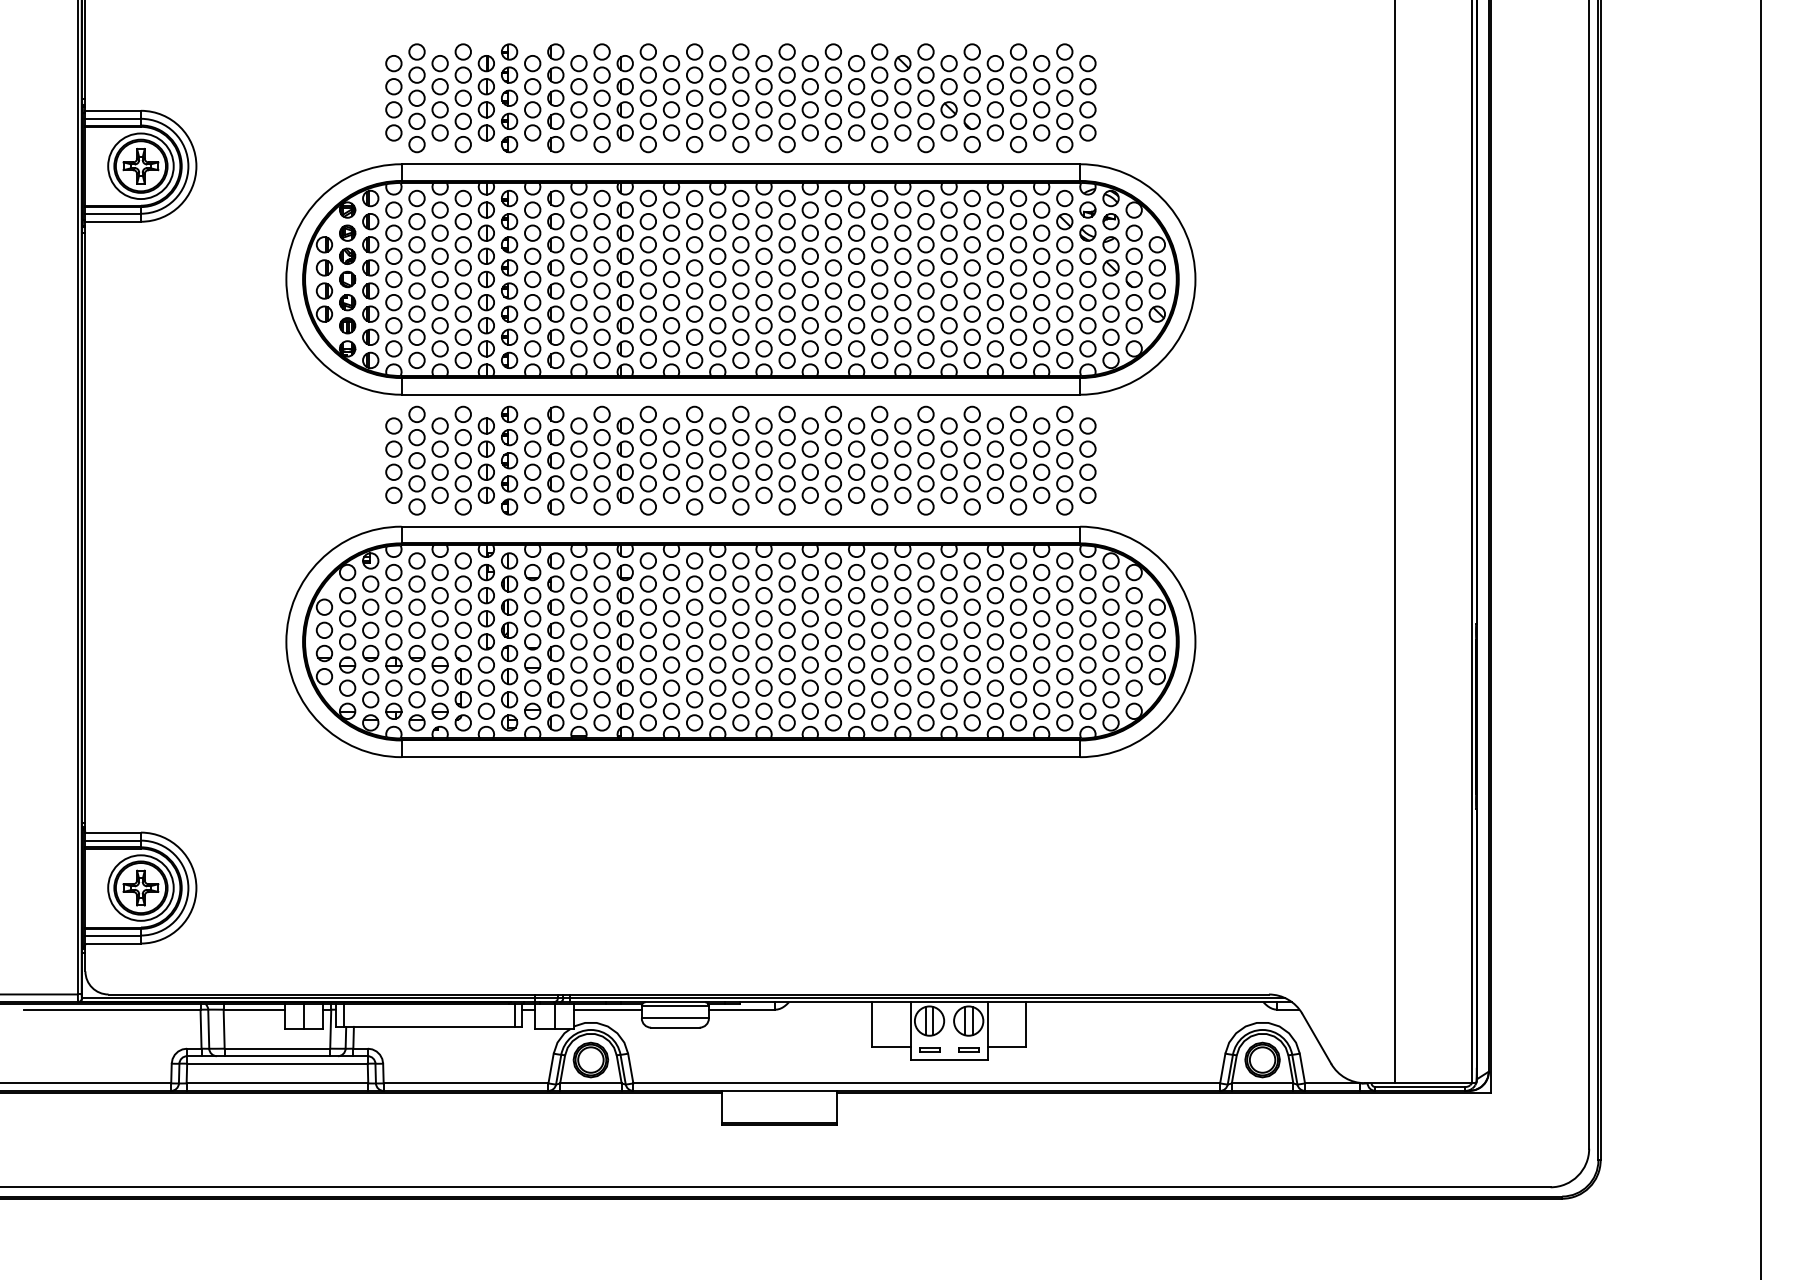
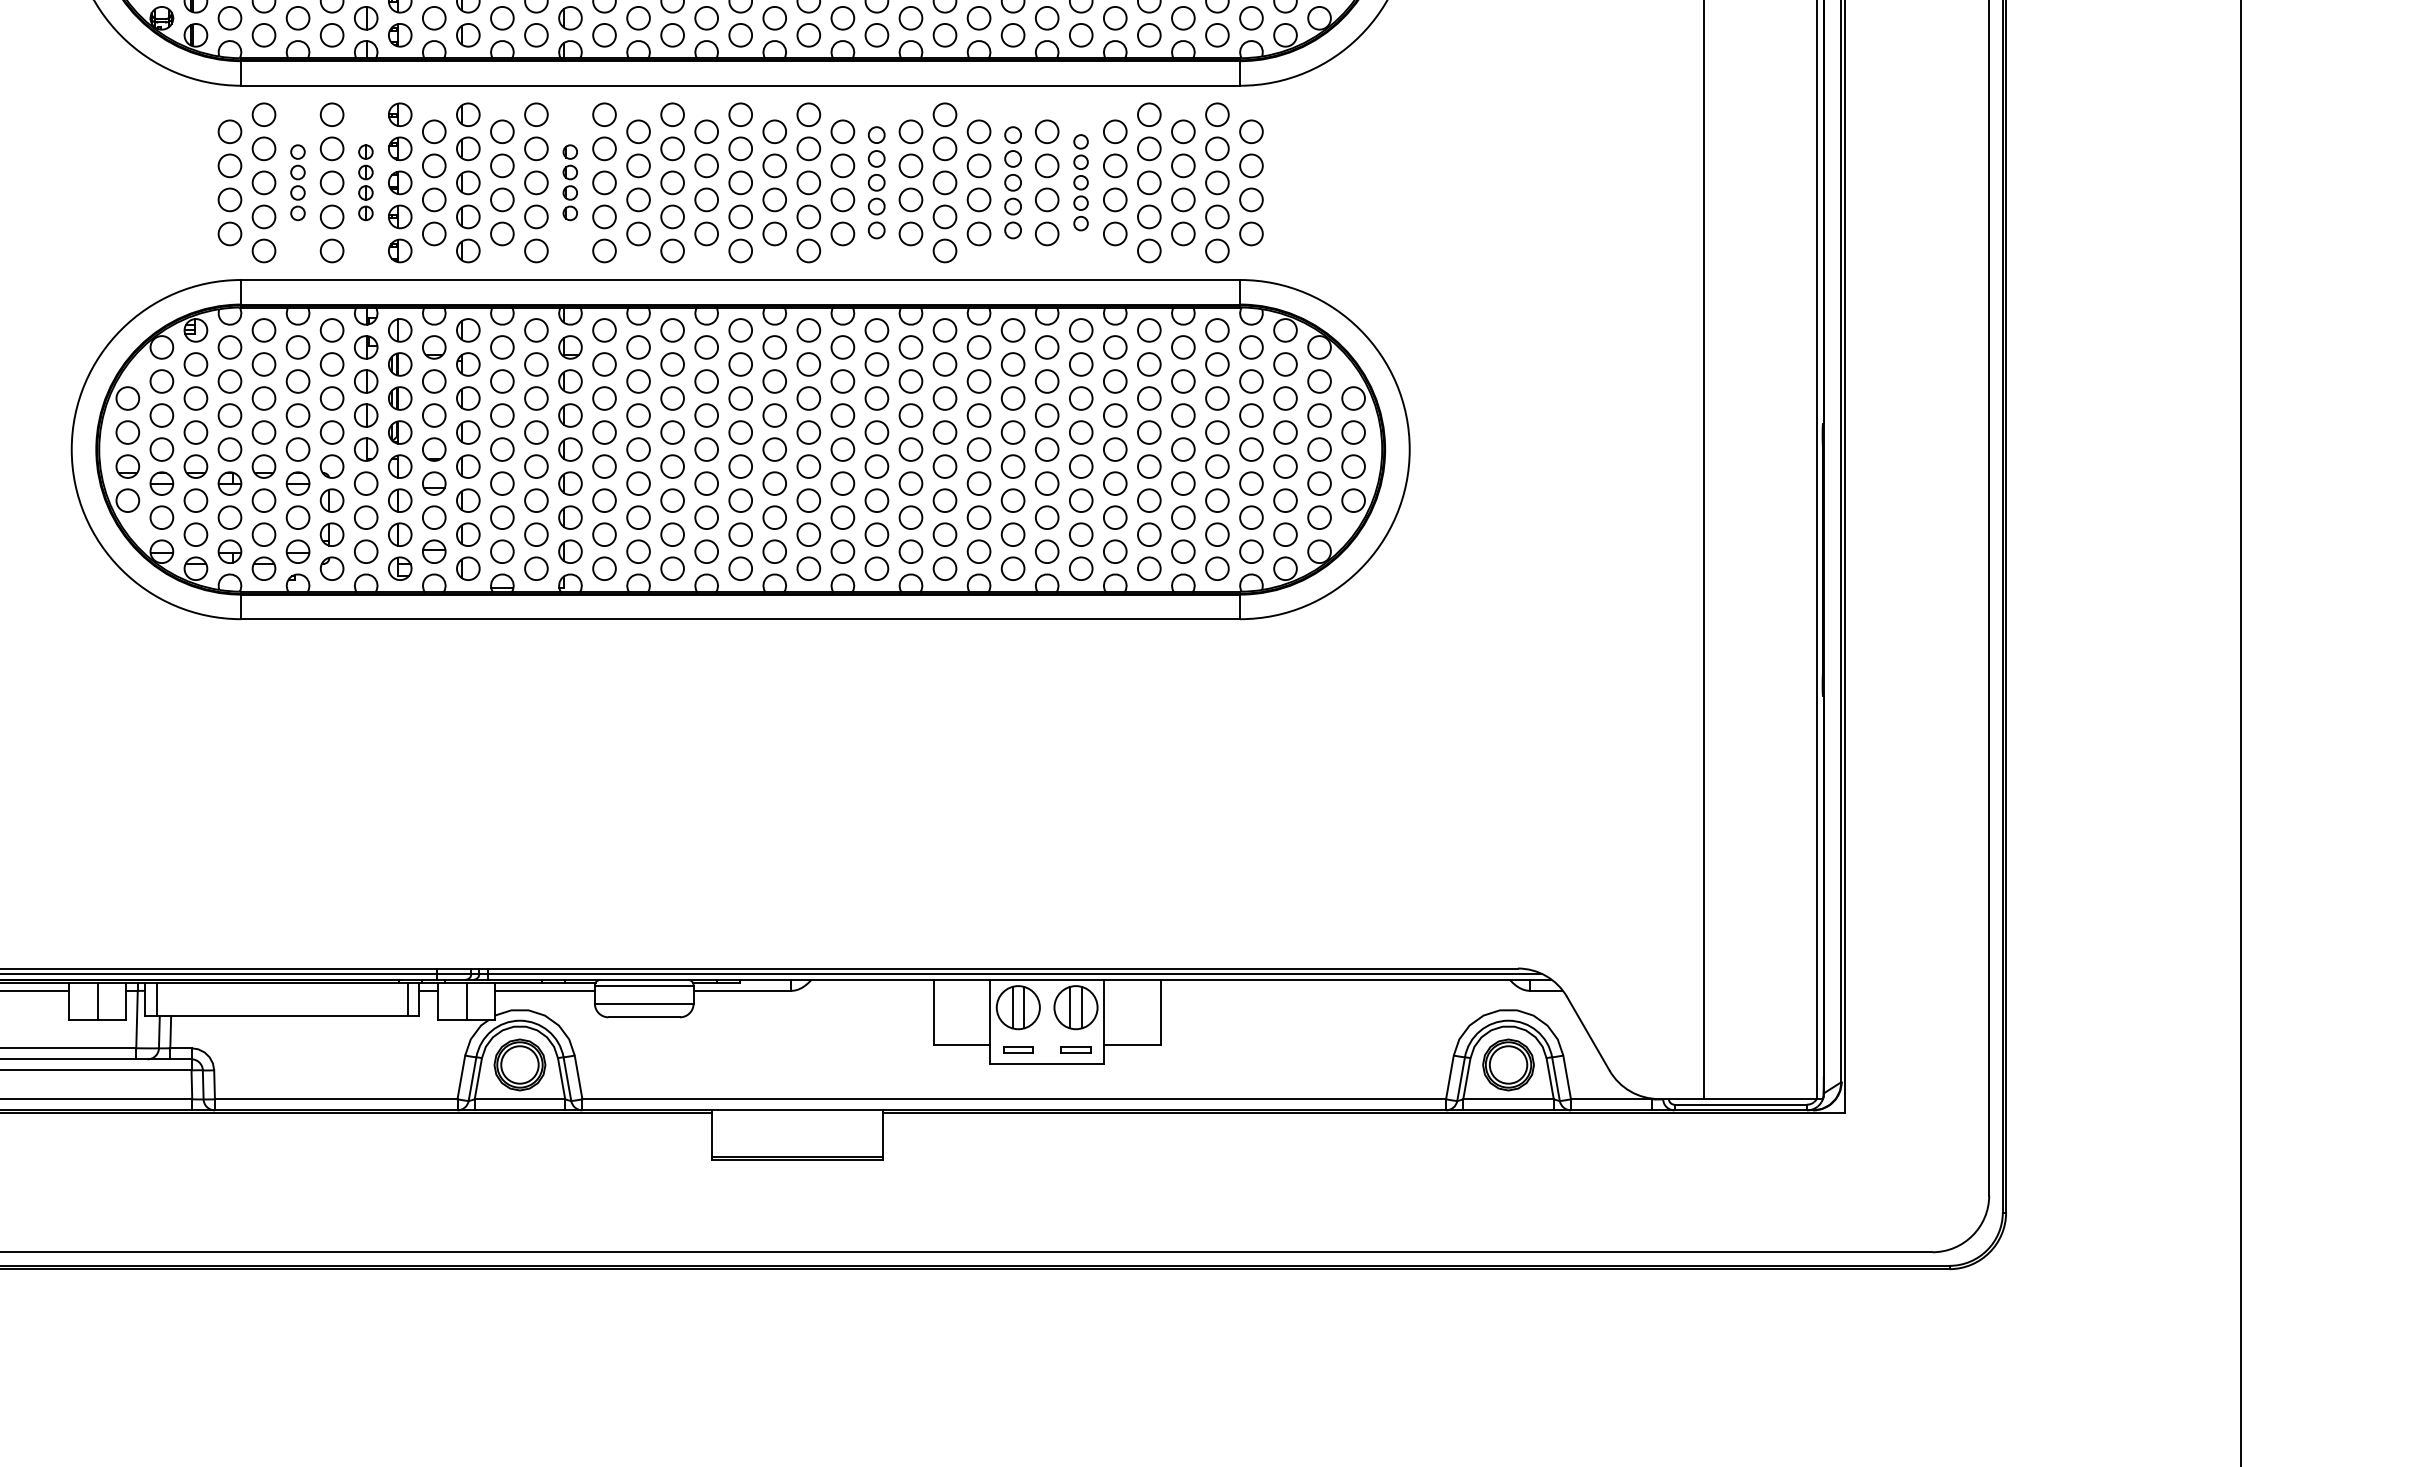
part: (439, 460) -> (297, 182), size x0.6
part: (485, 460) -> (364, 182), size x0.6
part: (624, 460) -> (569, 182), size x0.6
part: (832, 460) -> (875, 182), size x0.7
part: (925, 460) -> (1012, 182), size x0.7
part: (971, 460) -> (1080, 182), size x0.6

